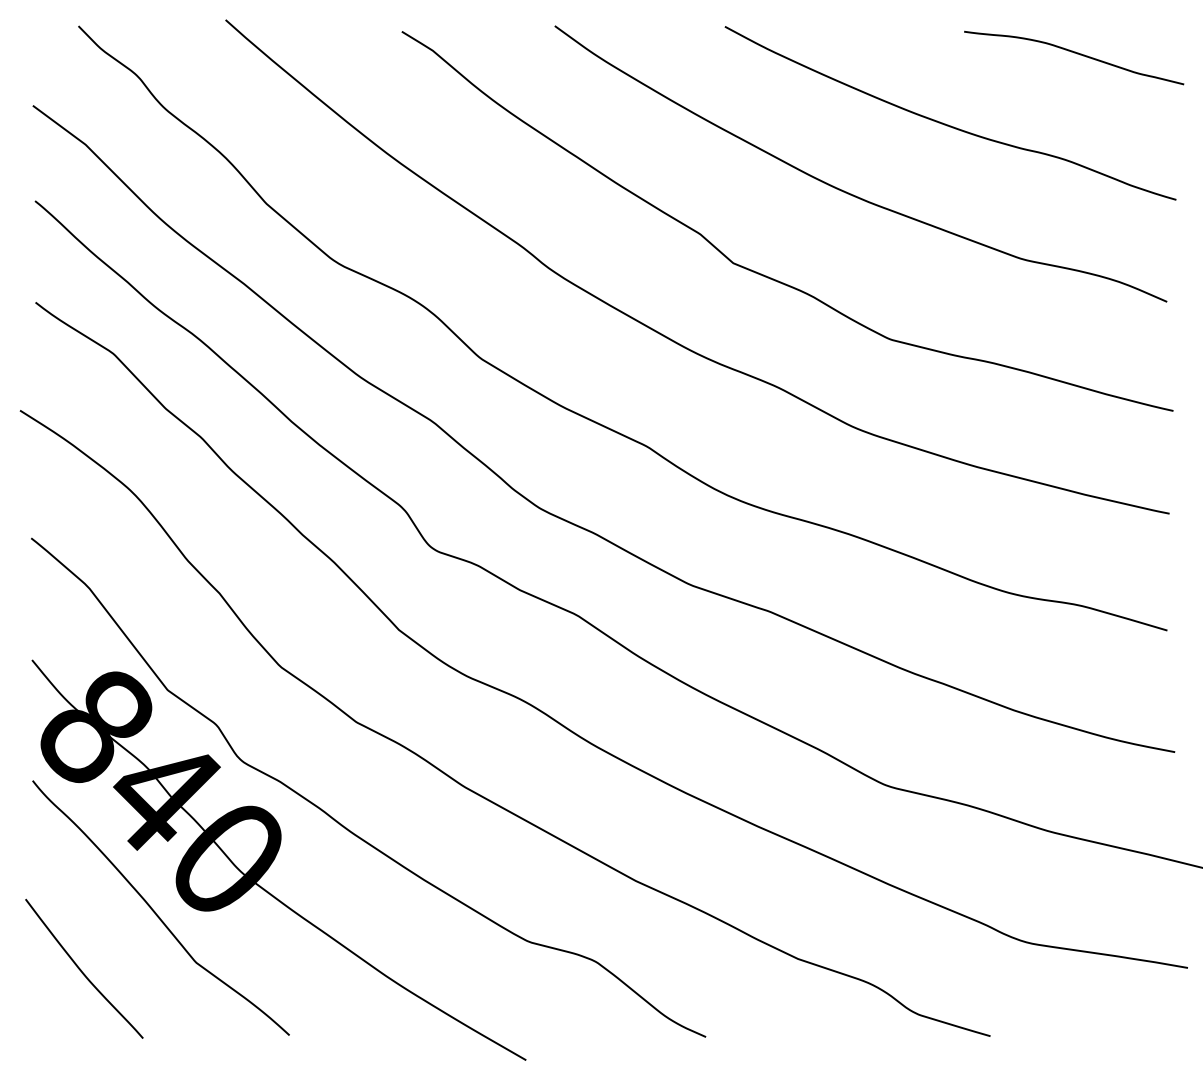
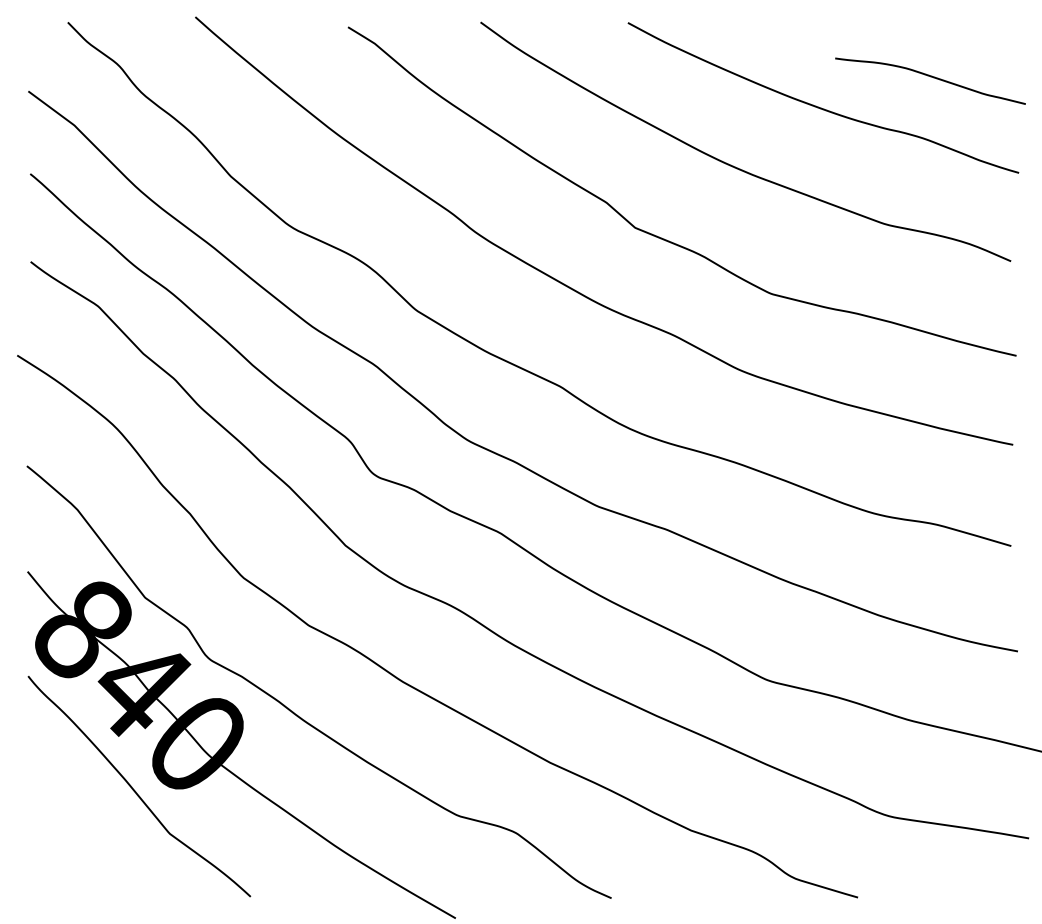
curve: (1074, 53) -> (930, 77), moved
curve: (81, 969) -> (70, 839), removed

